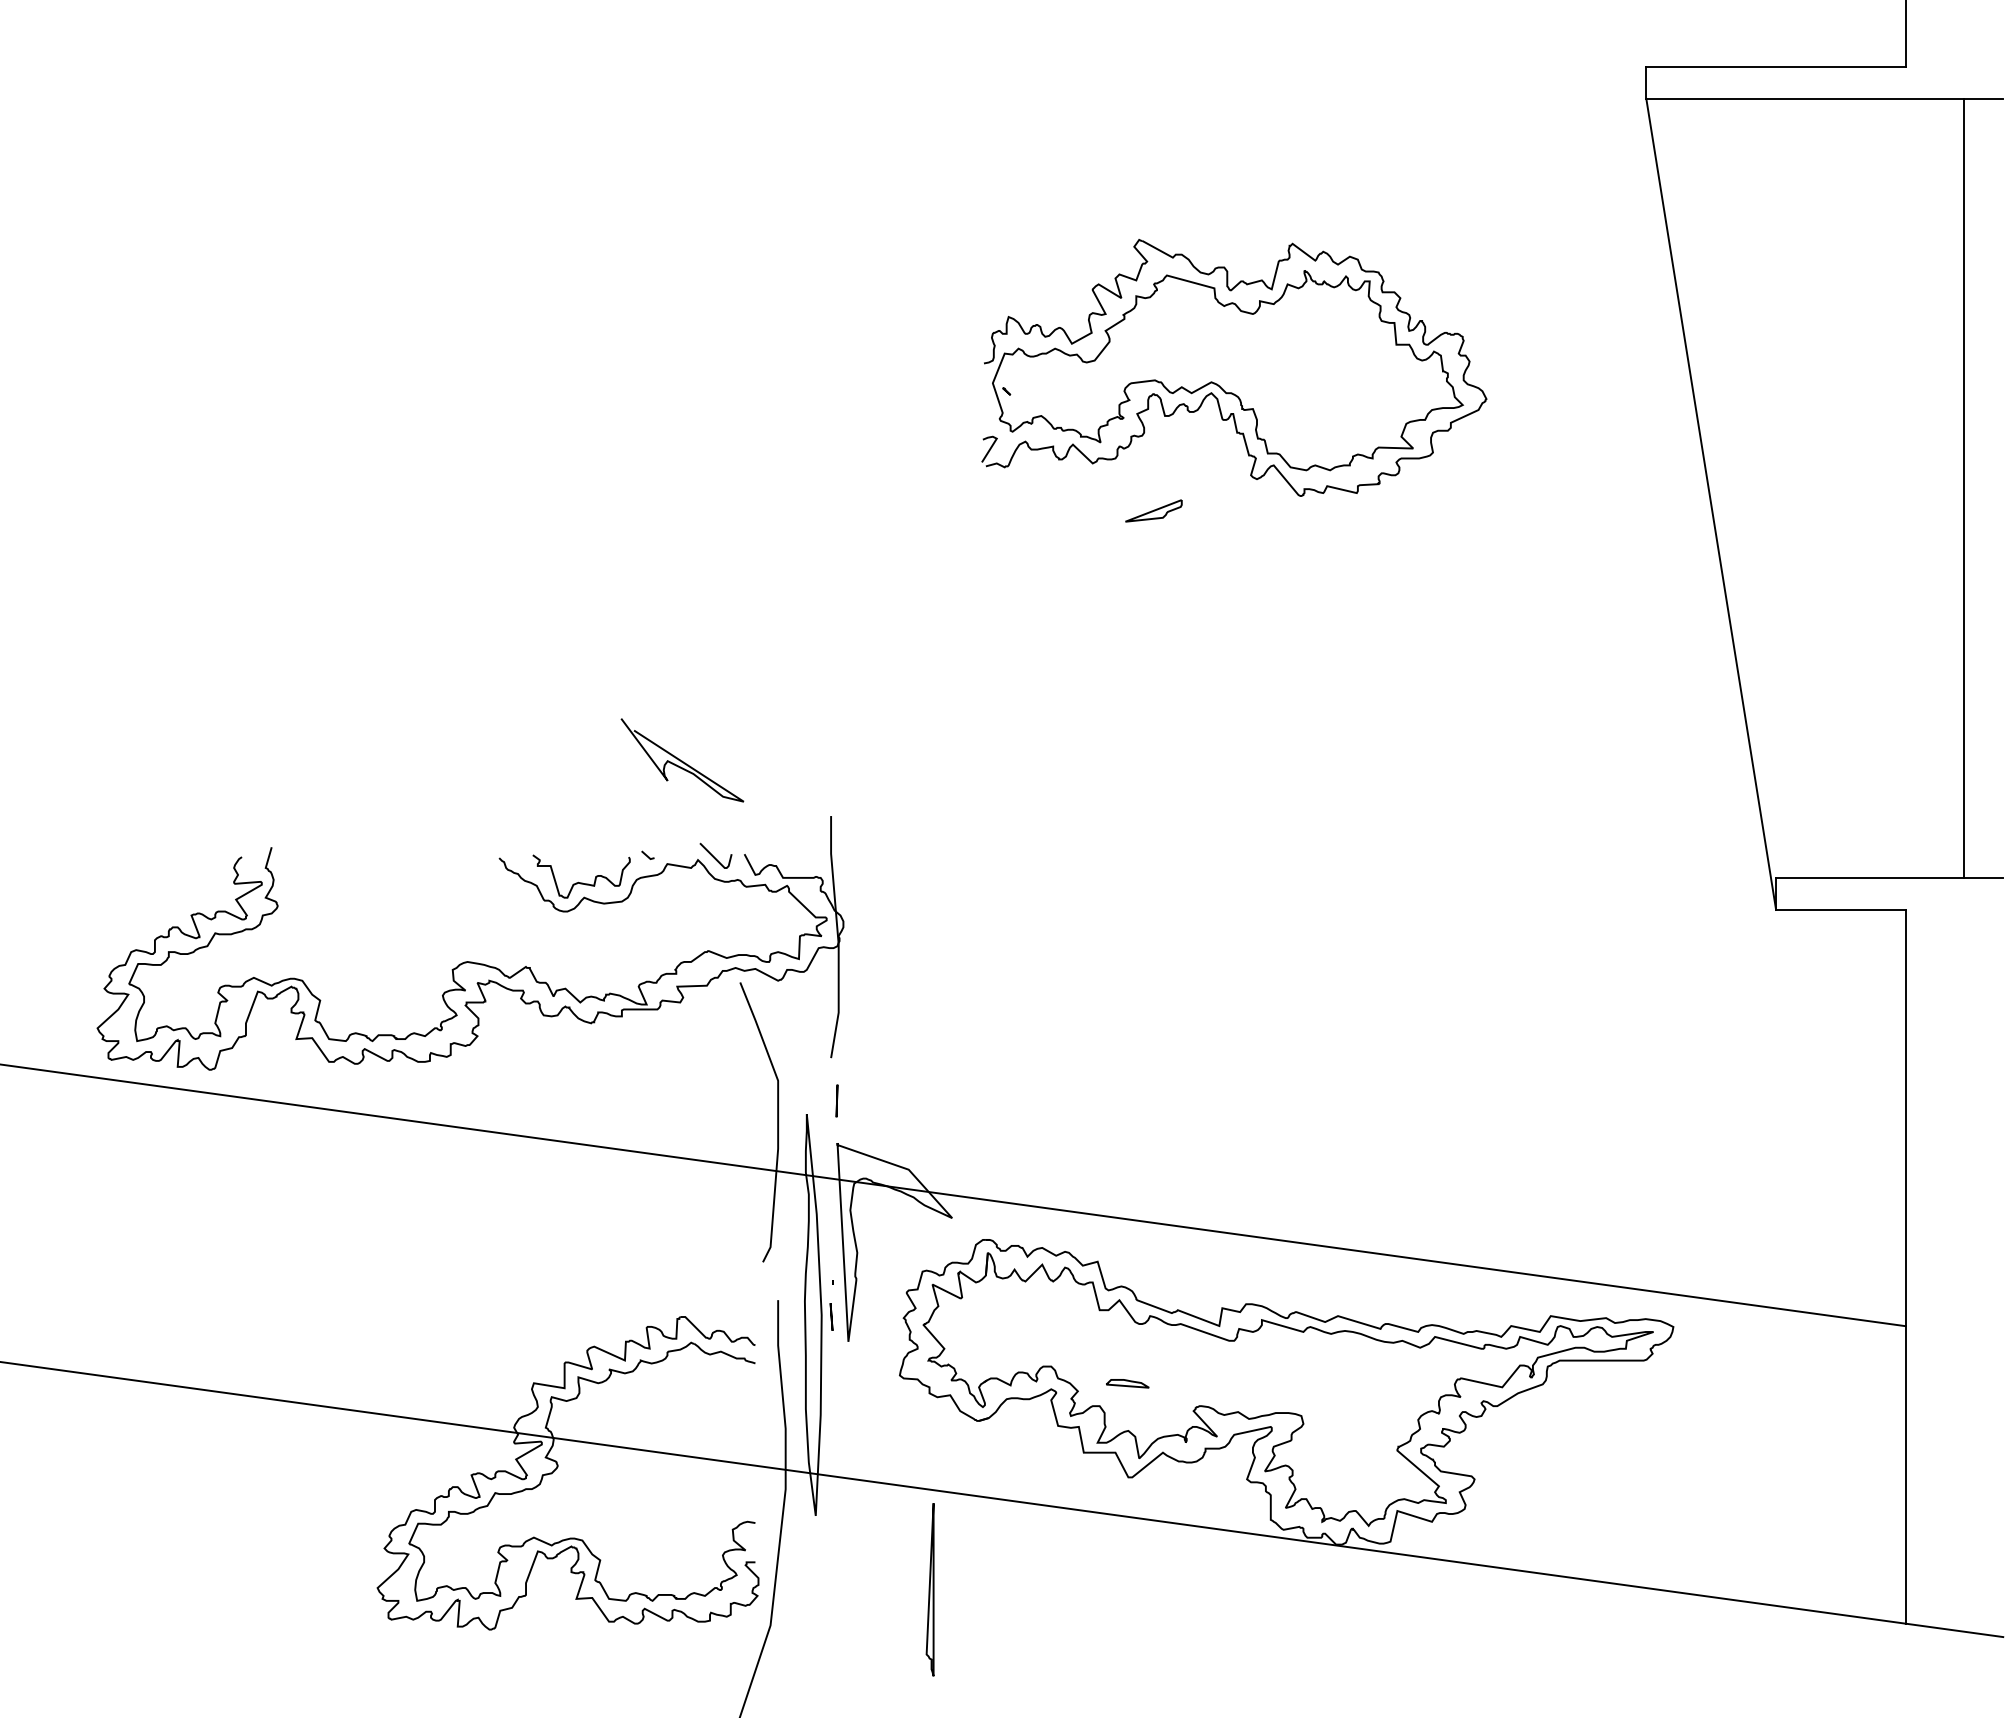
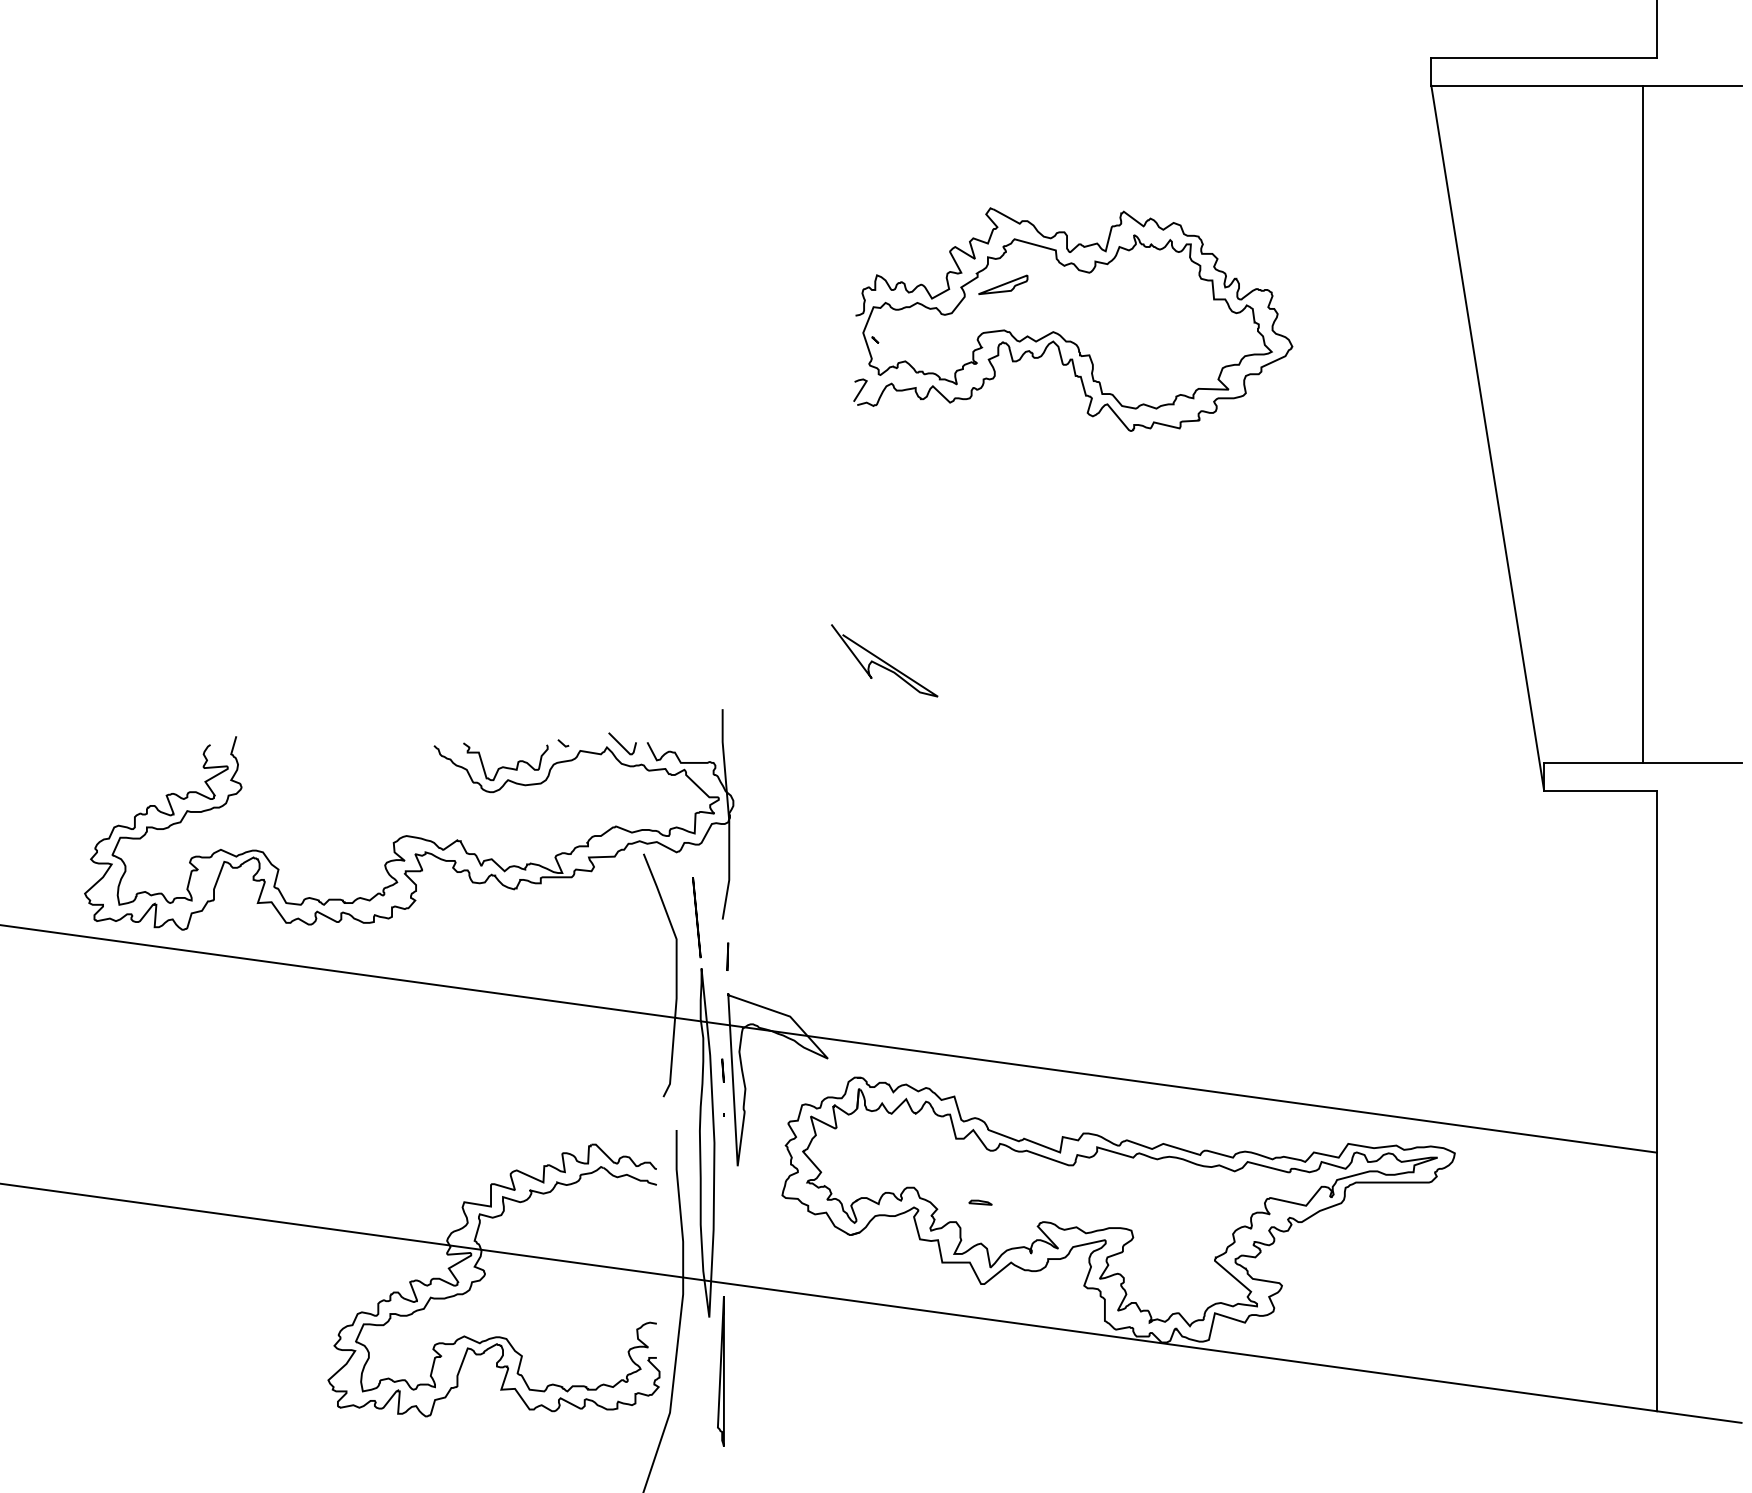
line: (1963, 487) -> (1642, 423), moved
part: (1153, 510) -> (1002, 284), moved
curve: (682, 760) -> (884, 660), moved
line: (801, 1055) -> (696, 917), added
line: (831, 1316) -> (723, 1070), moved
part: (1127, 1383) -> (980, 1202), size x0.62
part: (929, 1589) -> (720, 1371), moved

